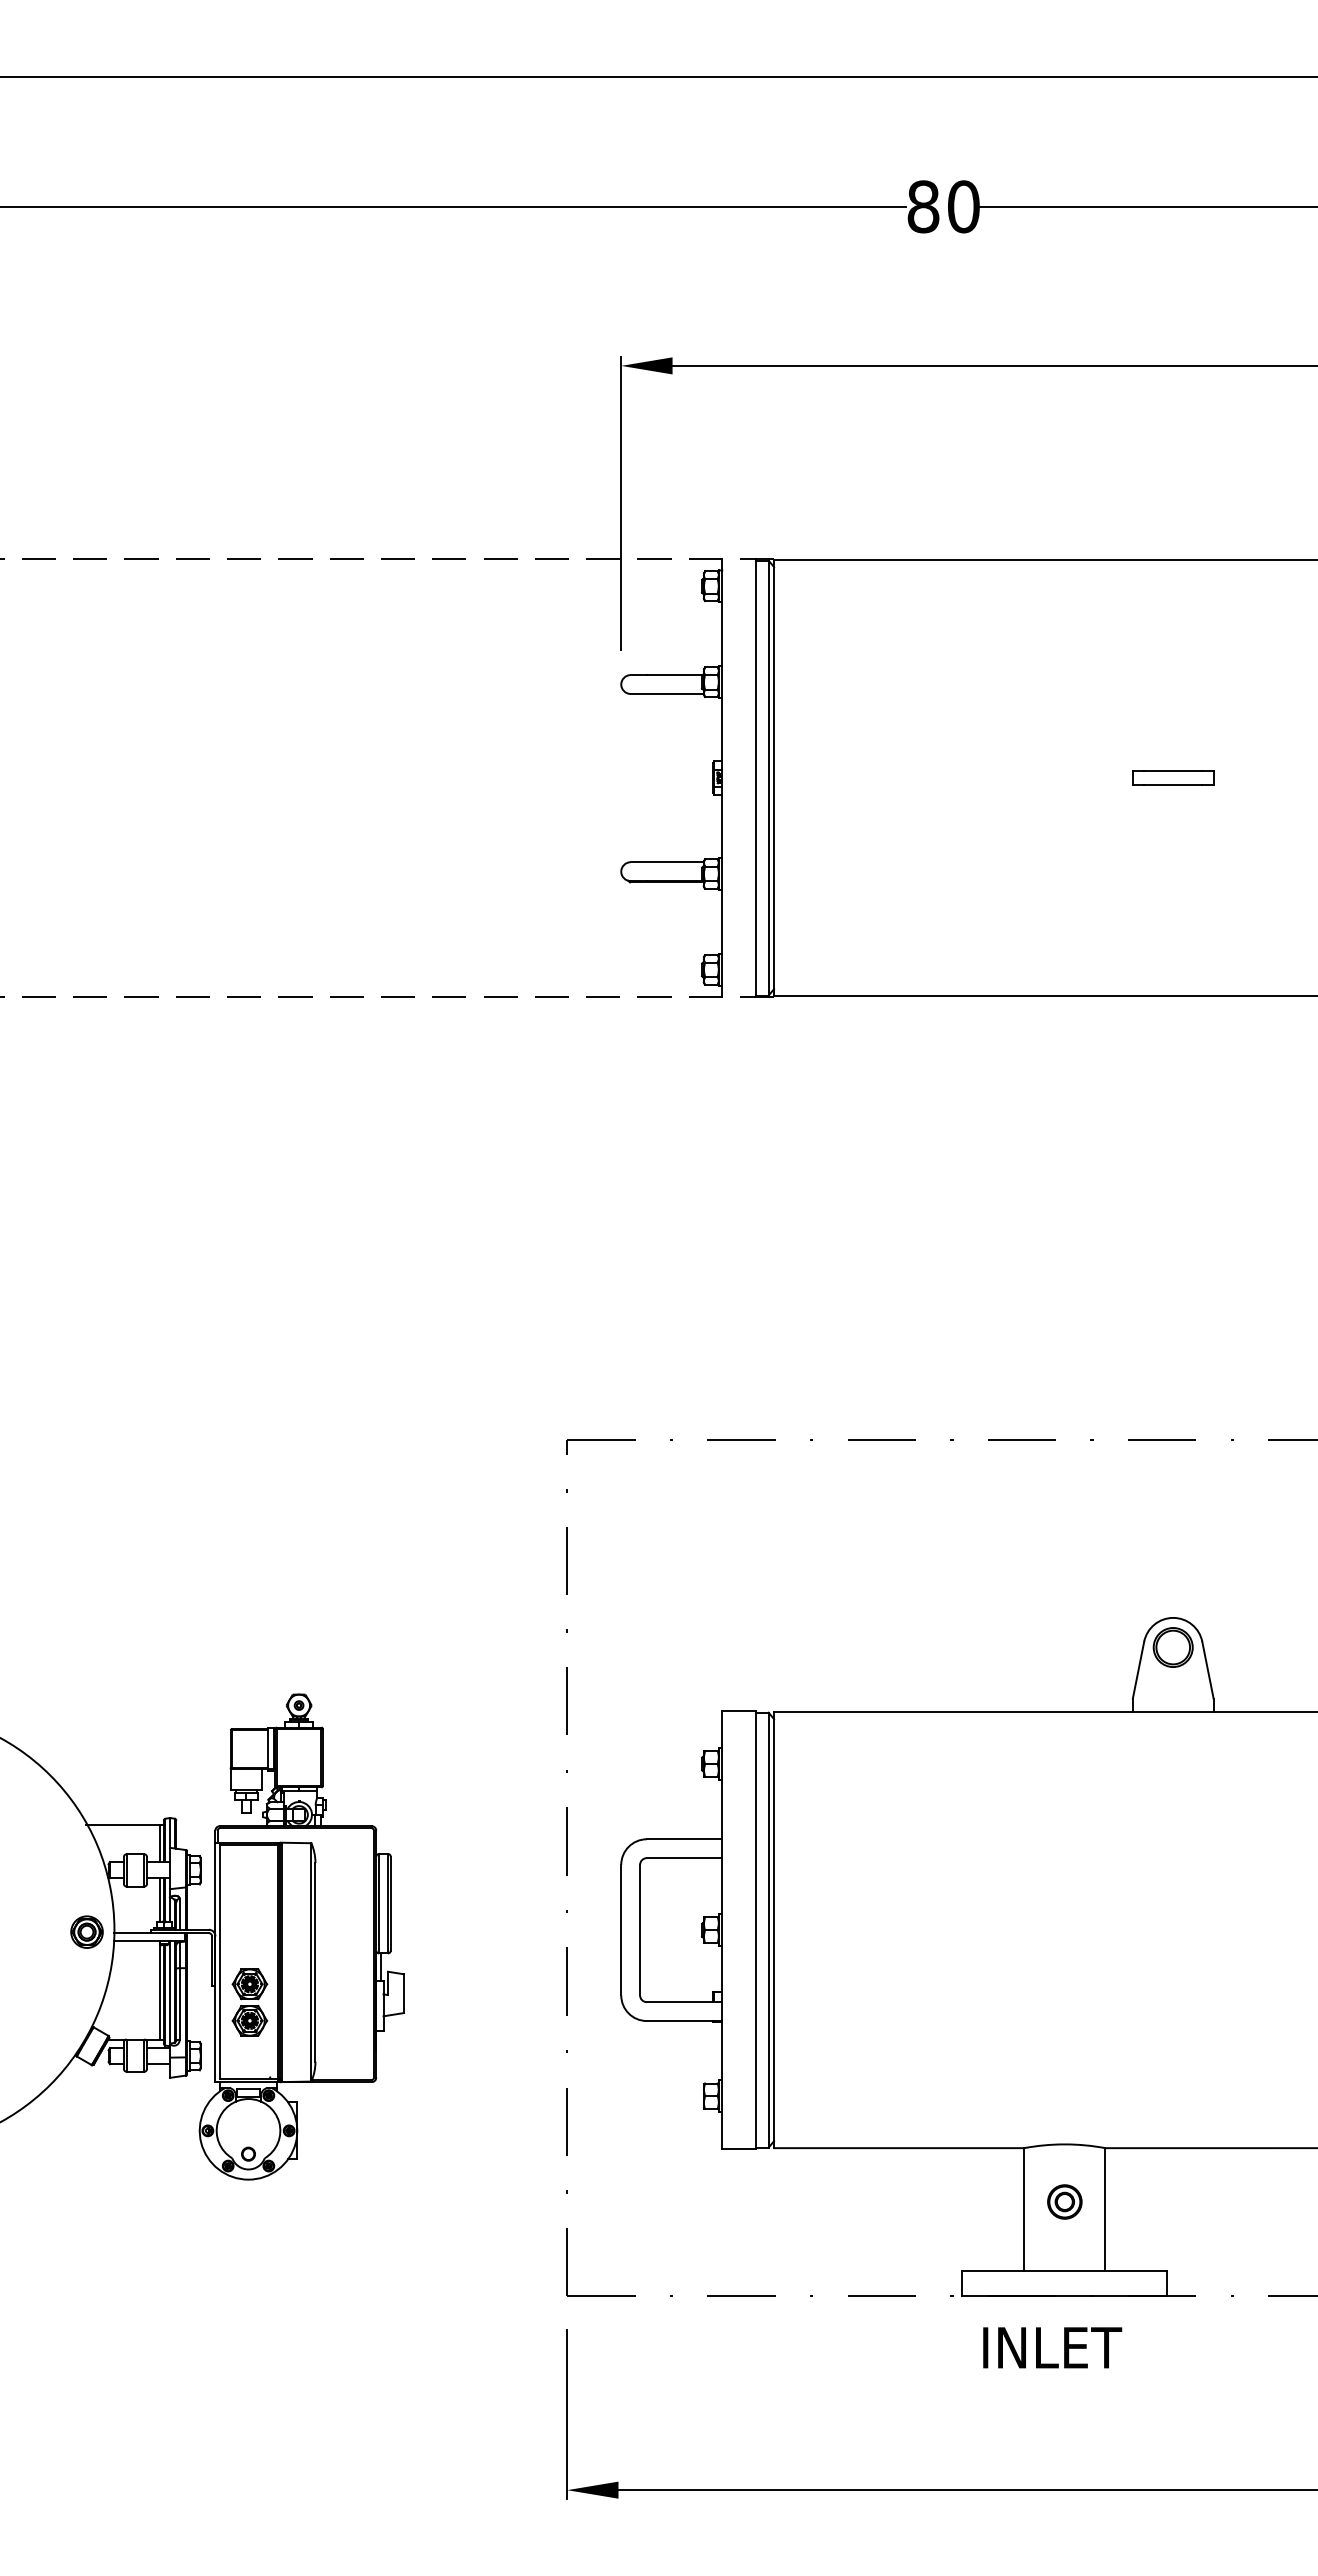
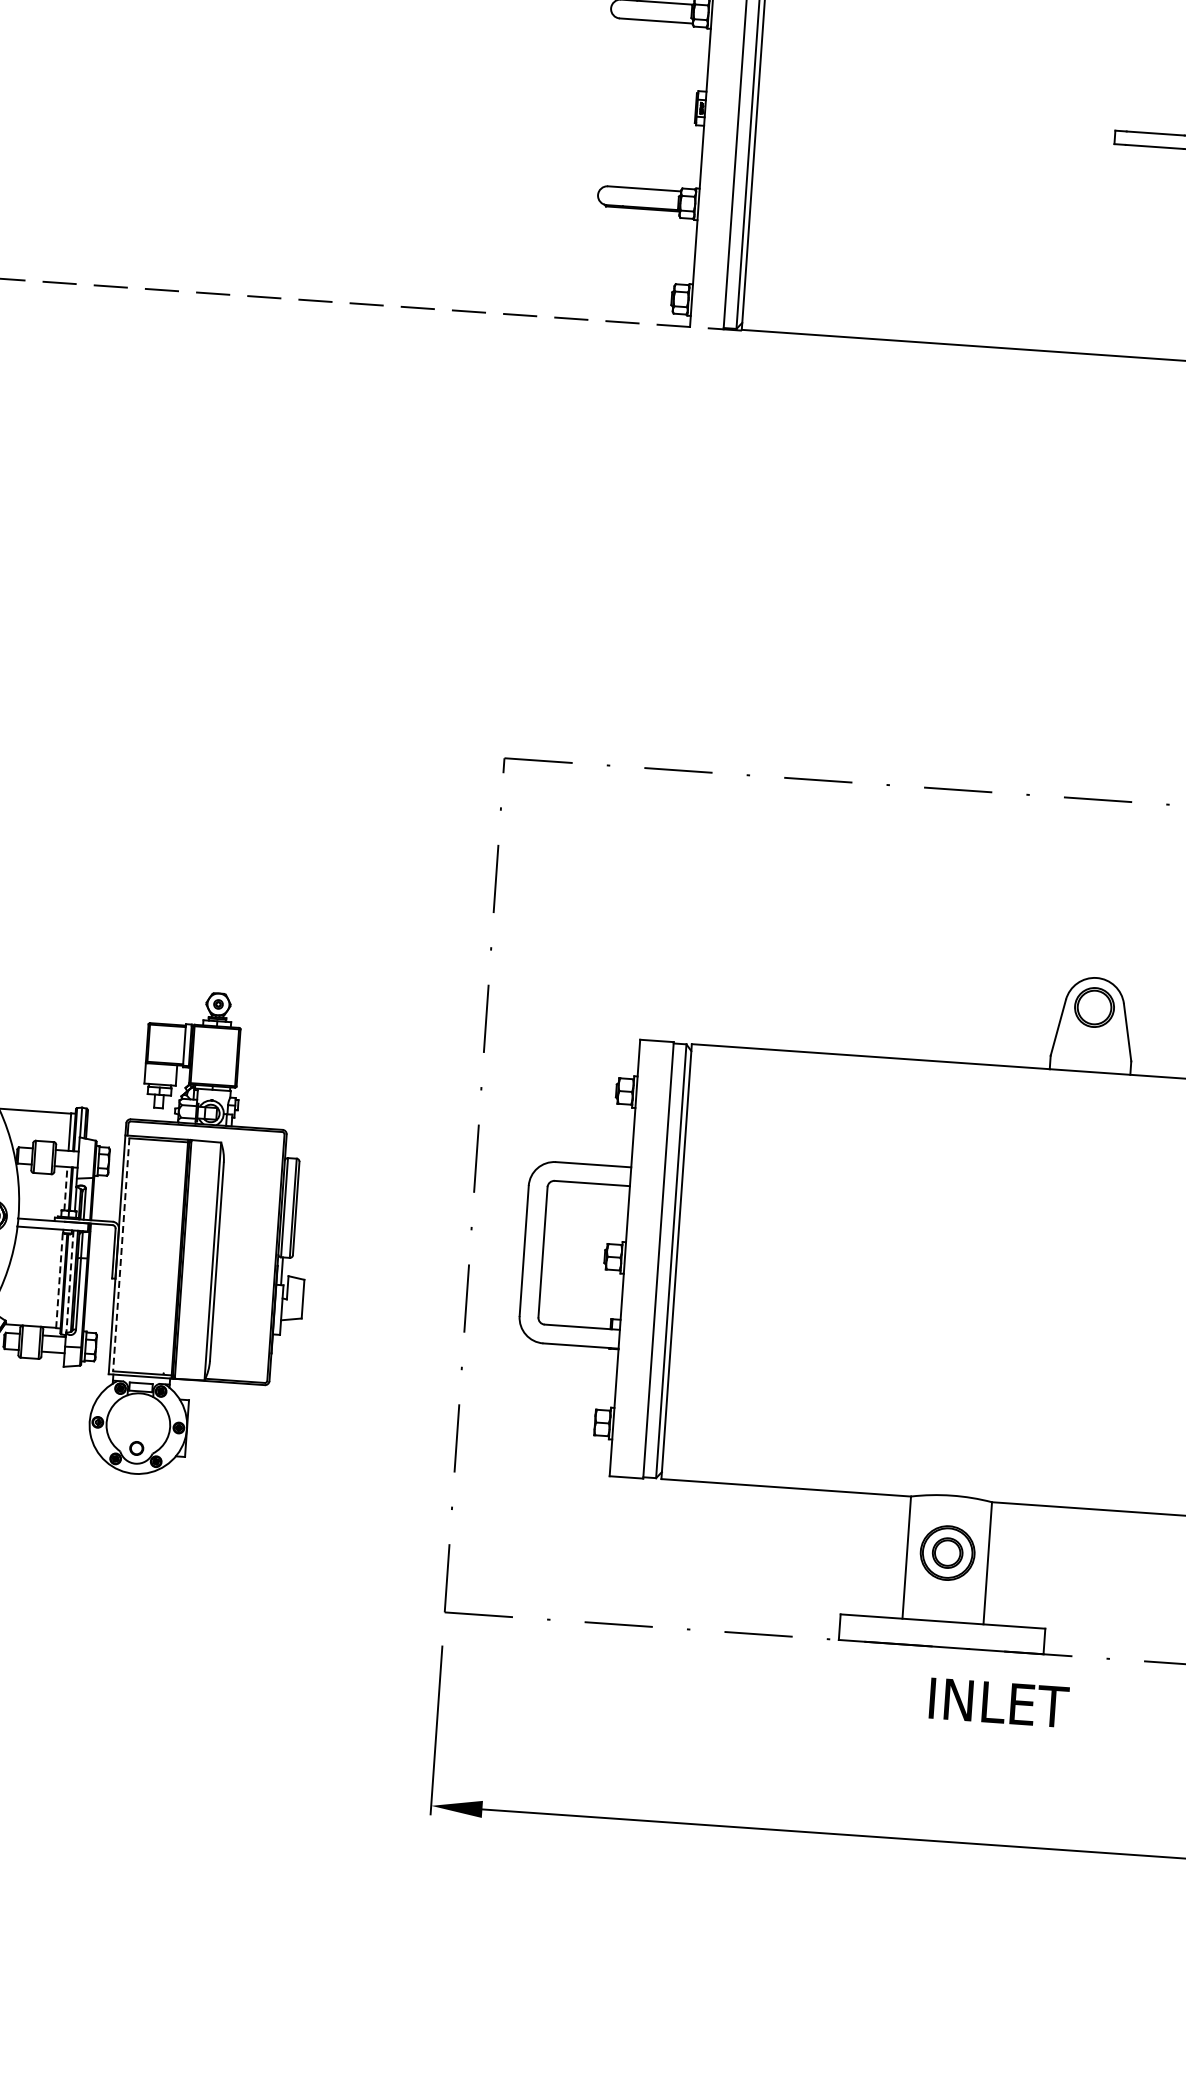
line: (159, 1900) -> (65, 1189), solid -> dashed
line: (219, 1962) -> (121, 1255), solid -> dashed
line: (159, 1990) -> (59, 1278), solid -> dashed
line: (170, 1992) -> (70, 1281), solid -> dashed
part: (249, 2002) -> (148, 1297), removed
part: (1064, 2201) -> (947, 1552), size x1.6
text: (1052, 2347) -> (999, 1702), moved

